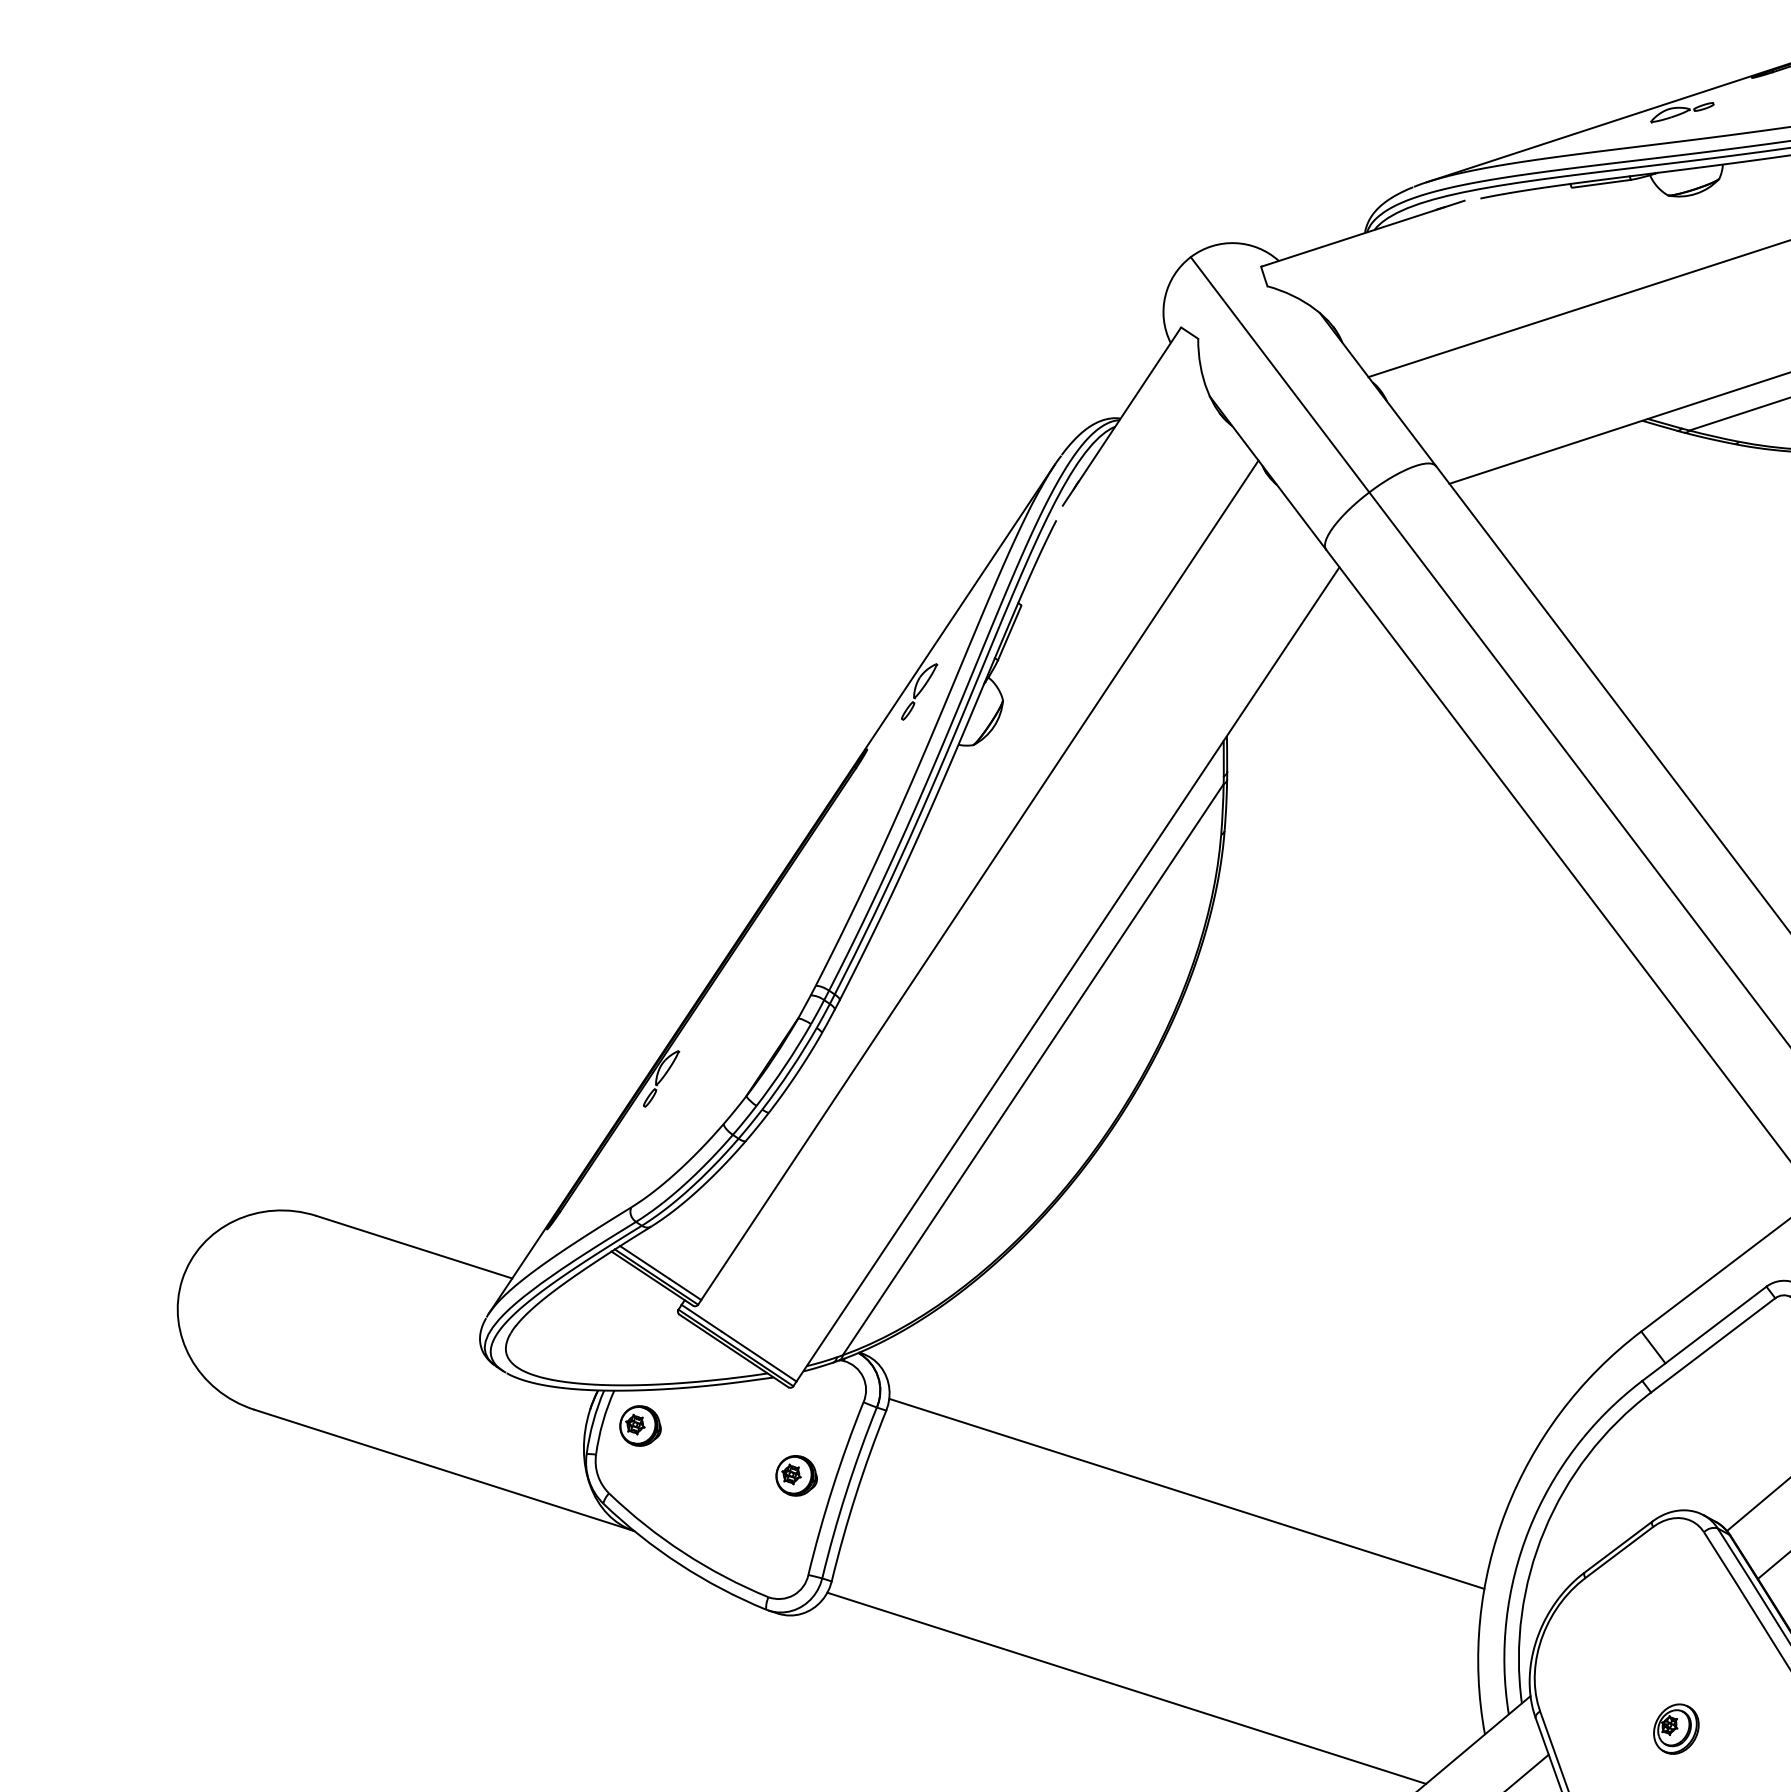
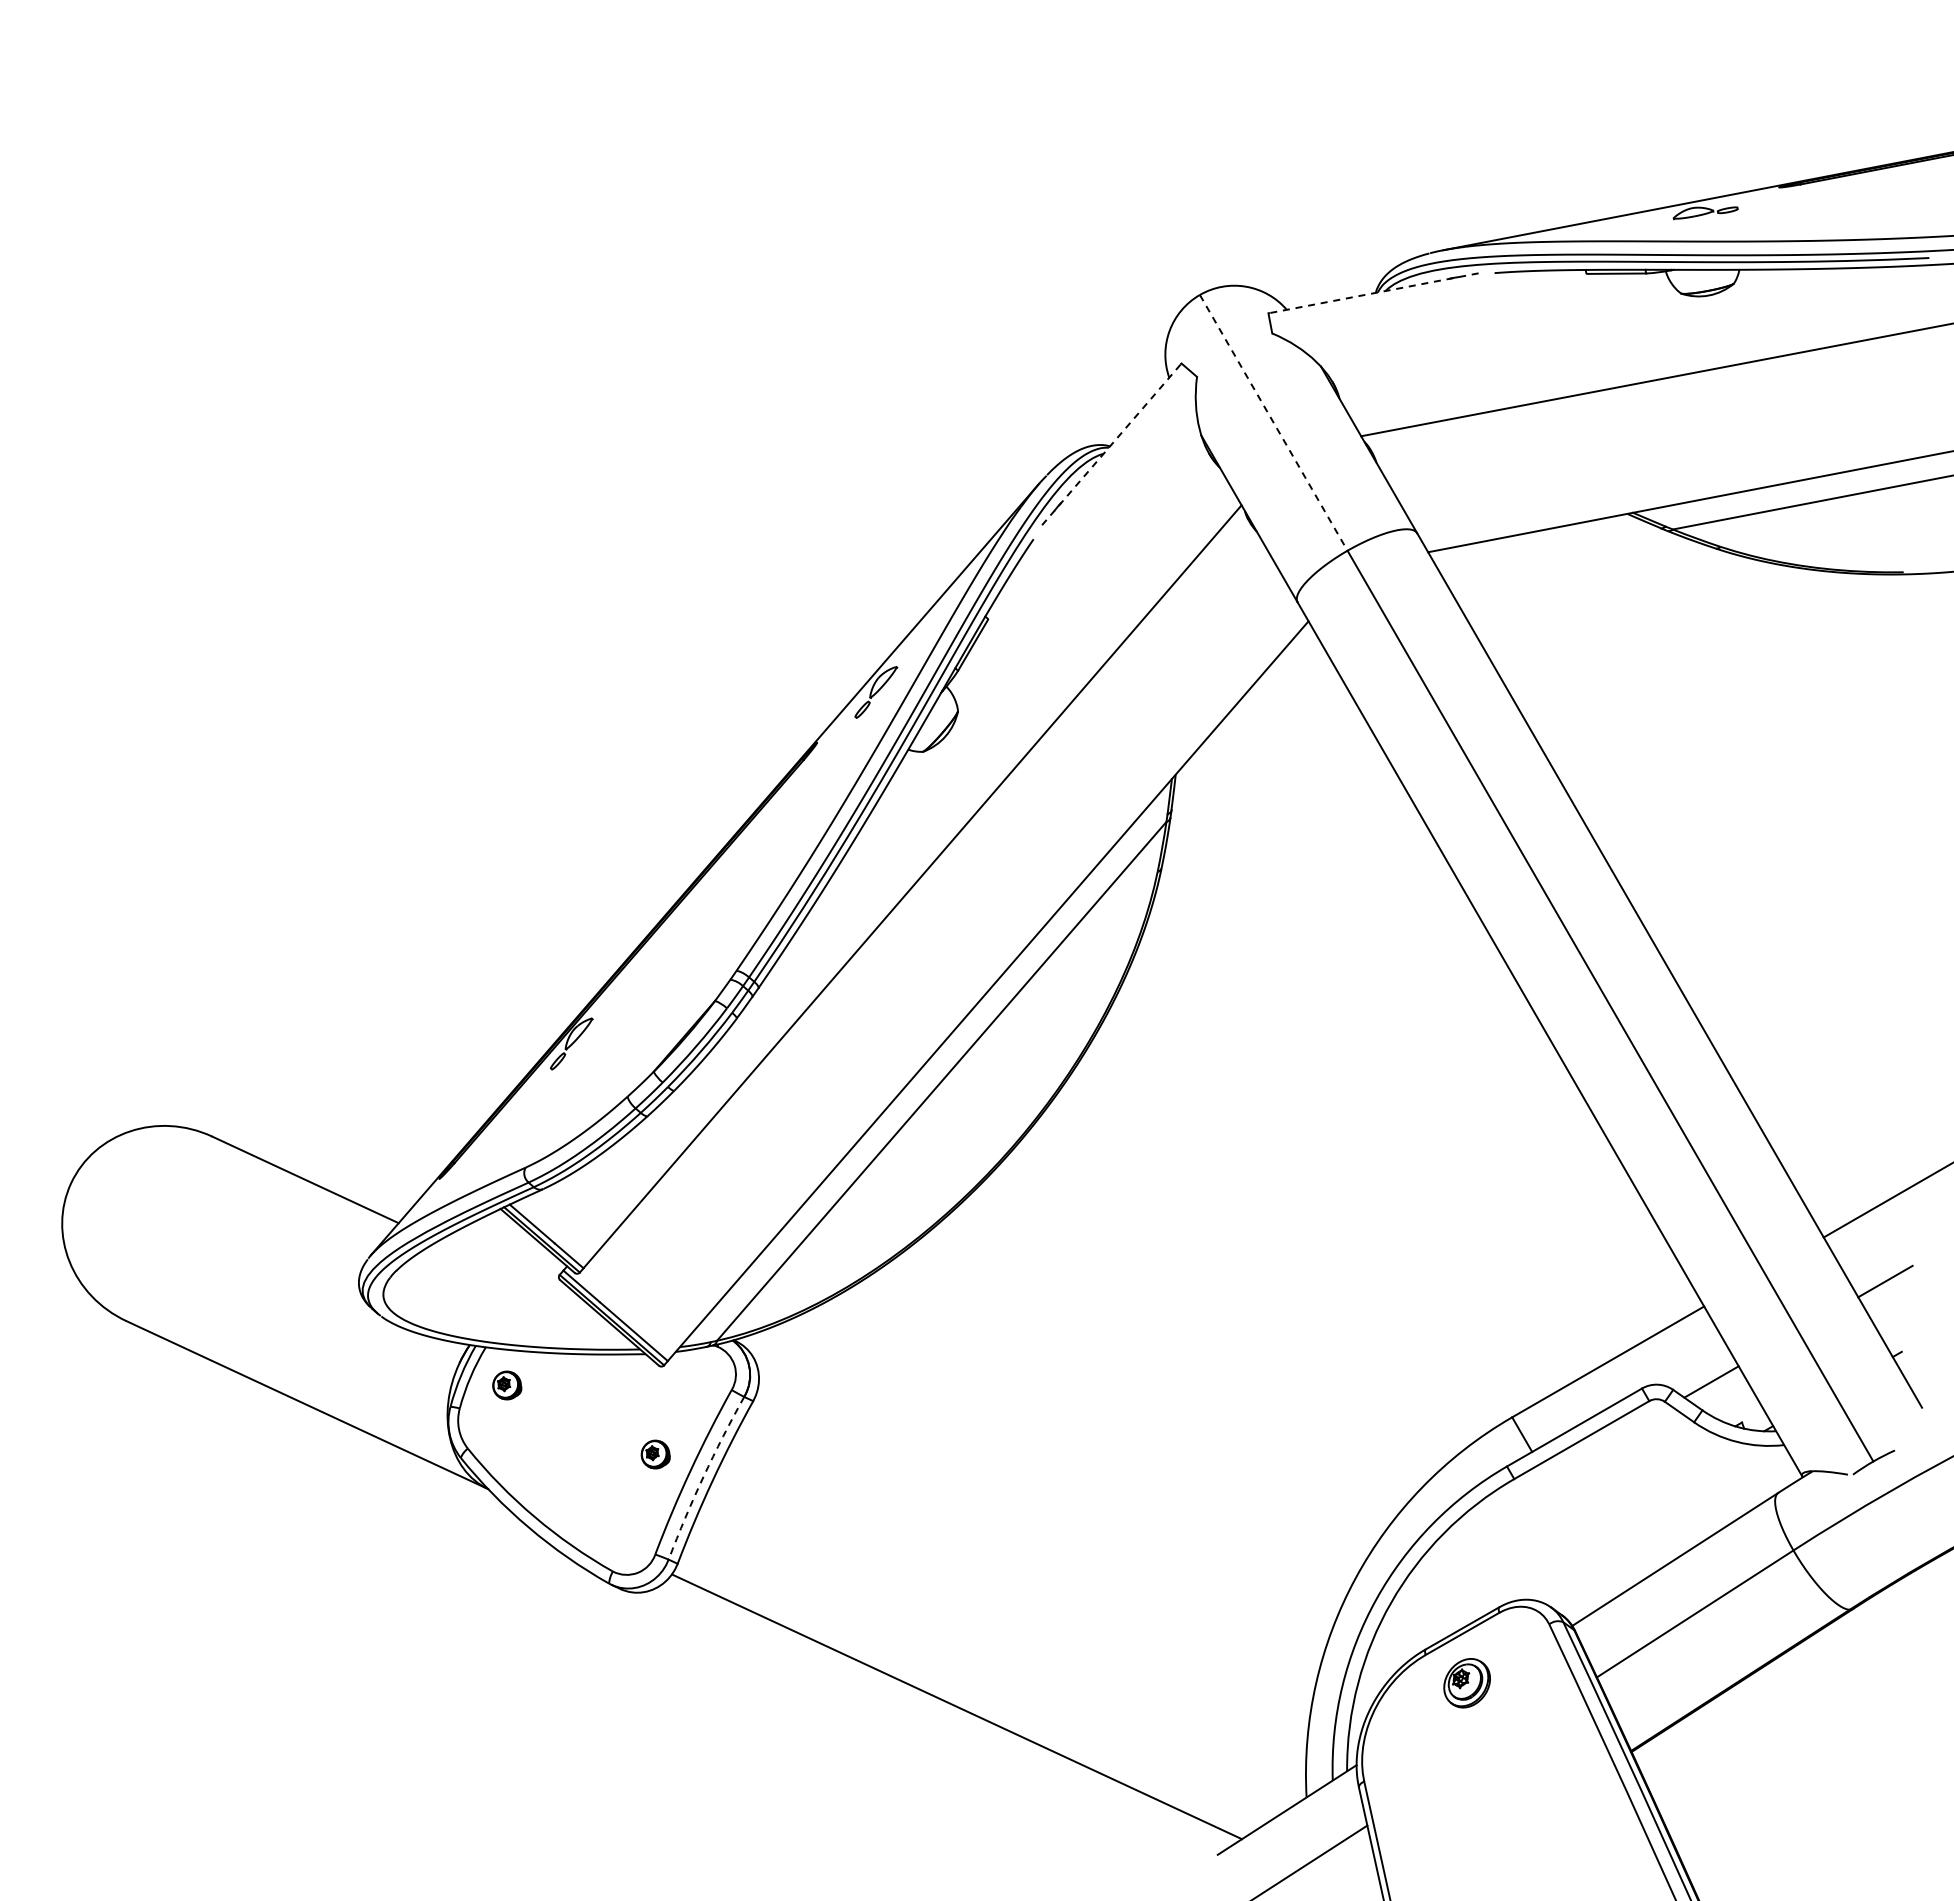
line: (1362, 233) -> (1373, 293), solid -> dashed
line: (1279, 374) -> (1273, 422), solid -> dashed
line: (1120, 417) -> (1110, 445), solid -> dashed
part: (640, 1425) -> (507, 1385), size x0.7
part: (796, 1475) -> (655, 1454), size x0.7
arc: (846, 1491) -> (703, 1476), solid -> dashed
line: (1186, 1493) -> (1040, 1521), removed
part: (1675, 1729) -> (1466, 1683), moved

